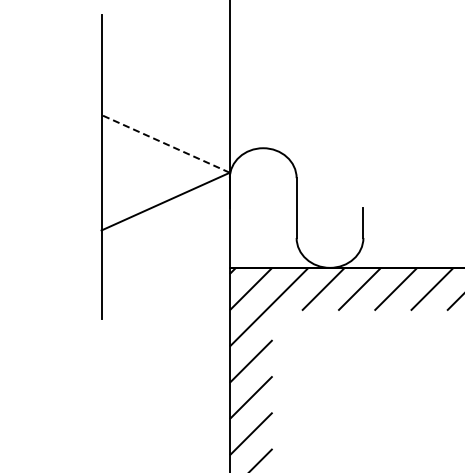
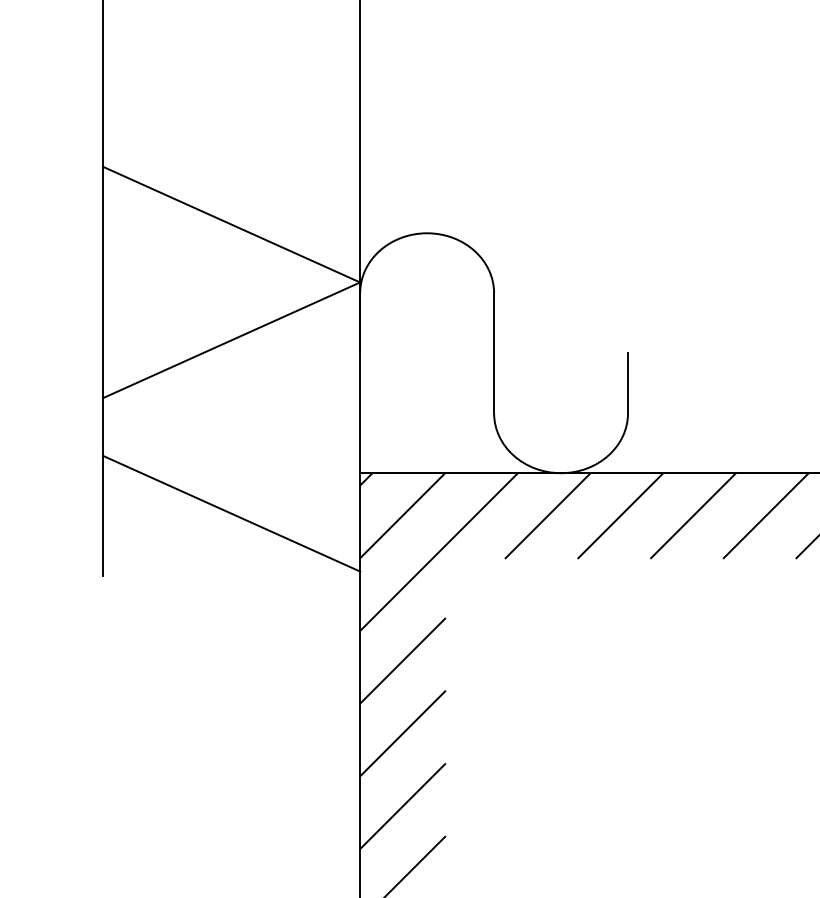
line: (165, 143) -> (231, 223), dashed -> solid
line: (165, 287) -> (231, 512), added

